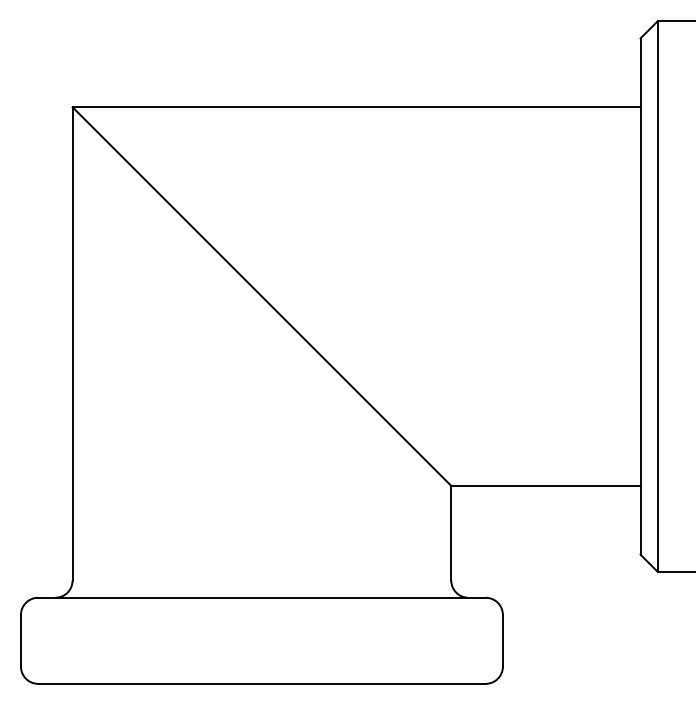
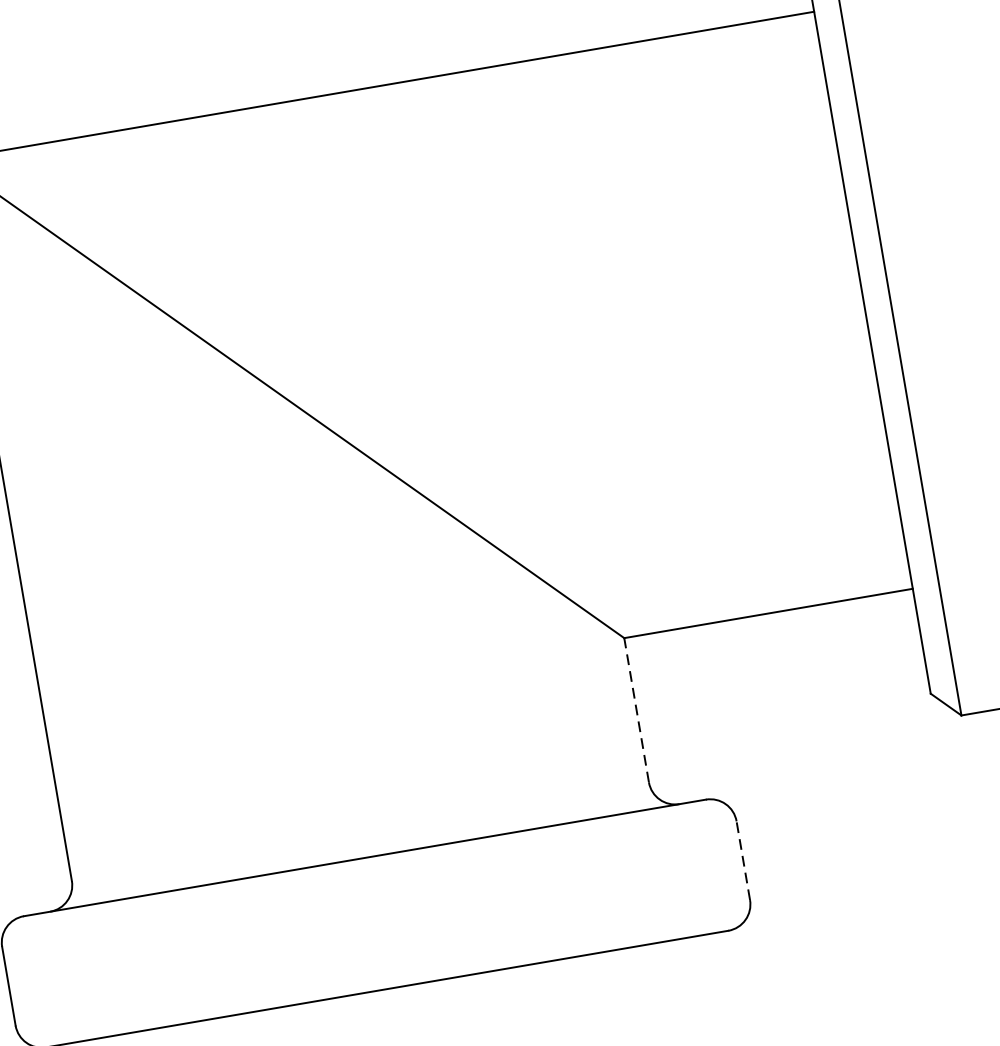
line: (451, 532) -> (636, 709), solid -> dashed
line: (502, 640) -> (742, 860), solid -> dashed

